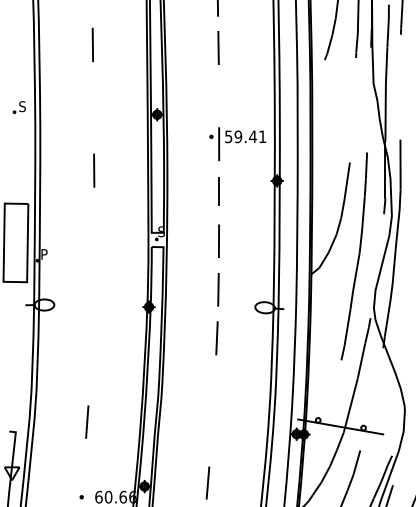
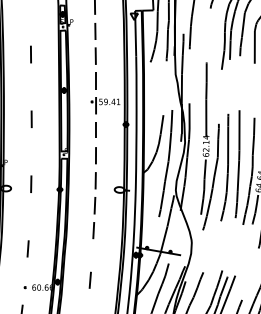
line: (218, 95) -> (95, 80), added
line: (93, 295) -> (31, 183), added
line: (214, 386) -> (93, 230), added

